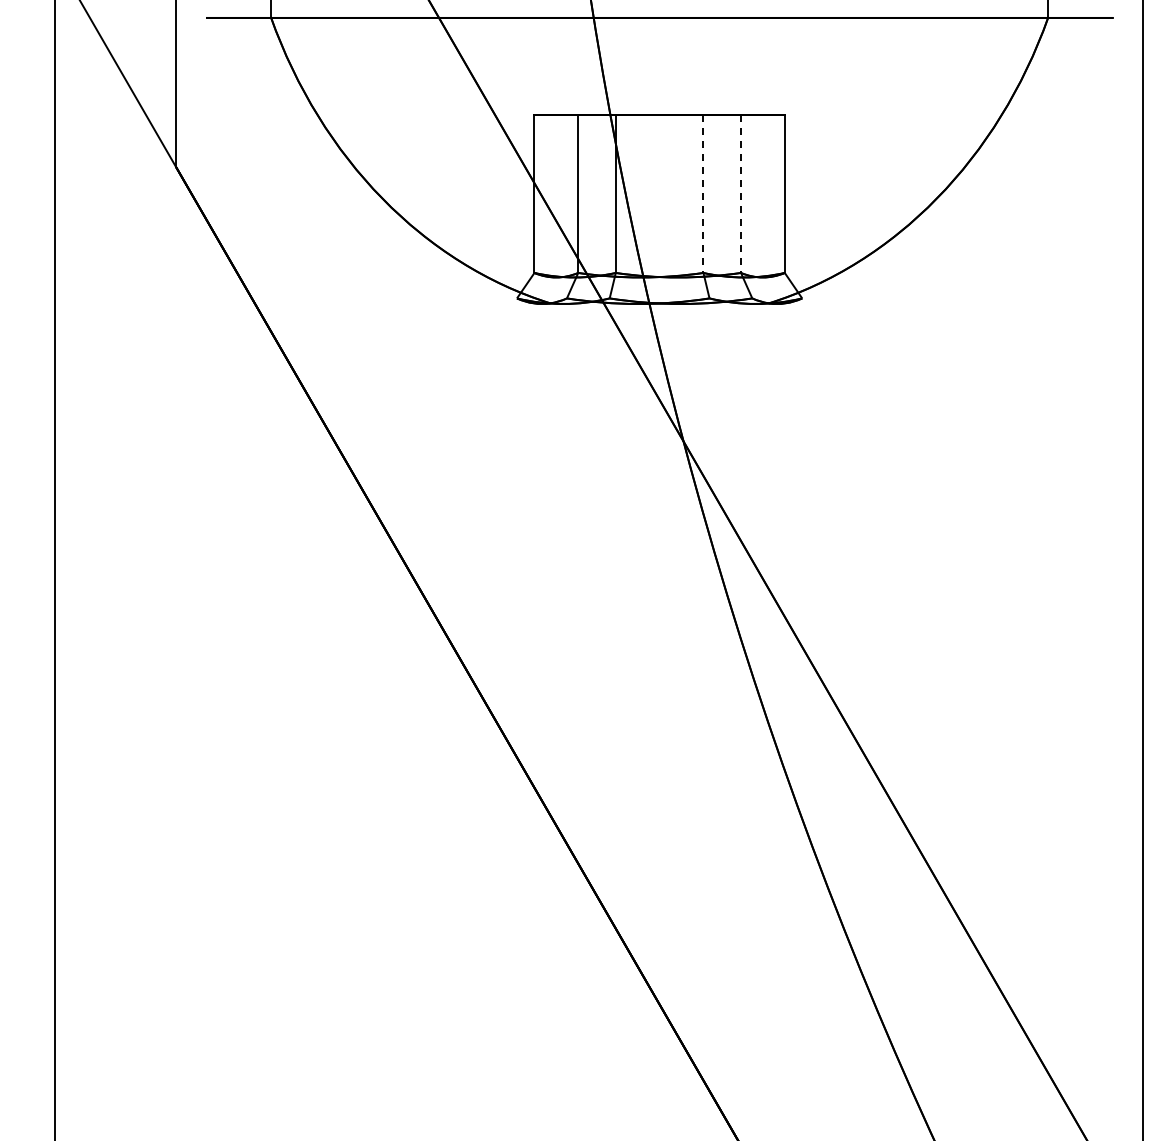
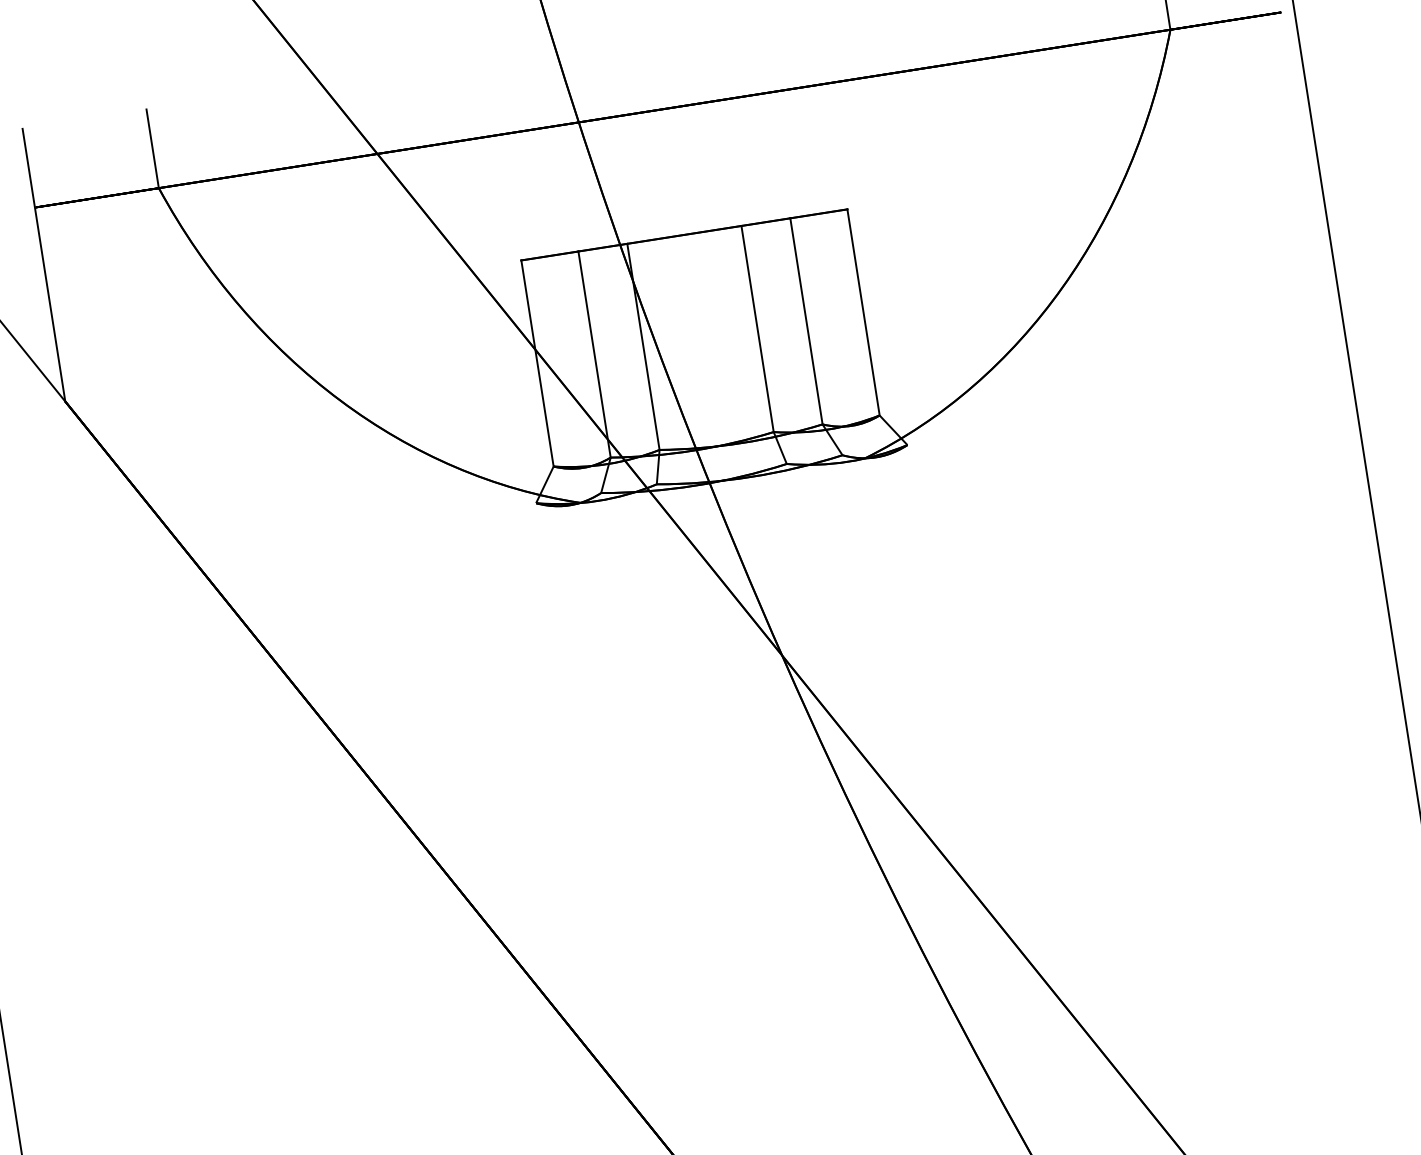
line: (703, 194) -> (757, 329), dashed -> solid
line: (741, 194) -> (807, 322), dashed -> solid

